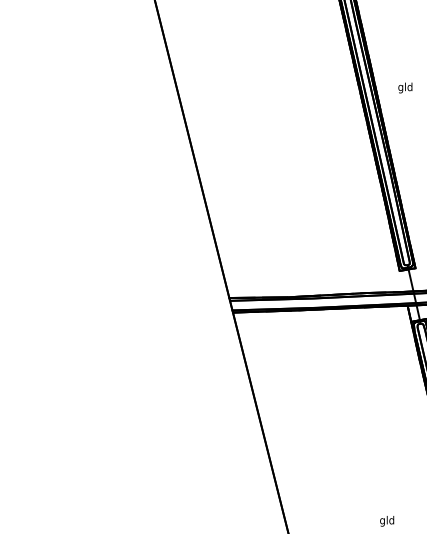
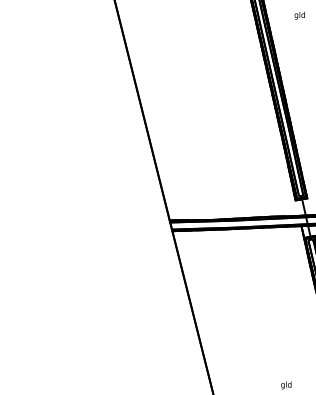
text: (405, 87) -> (299, 15), moved

